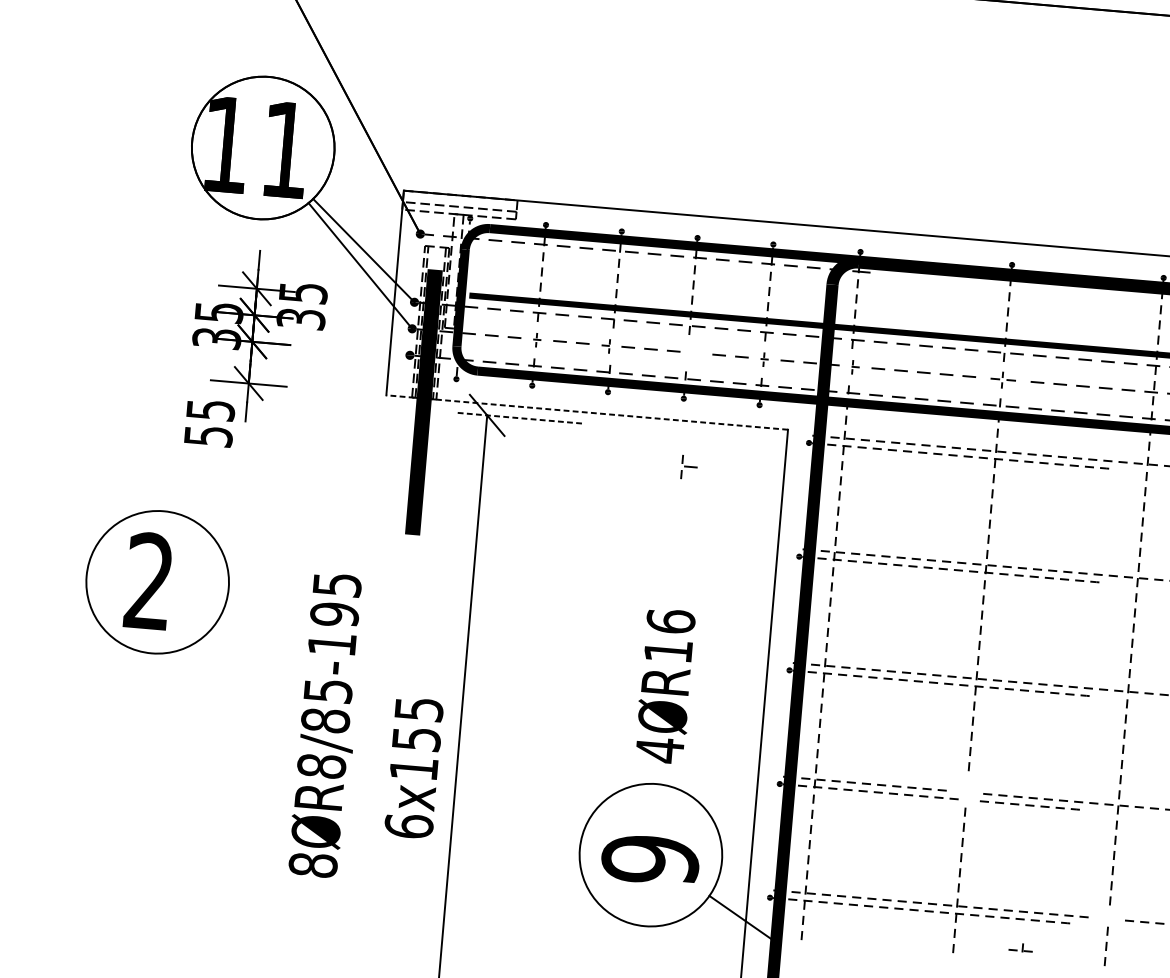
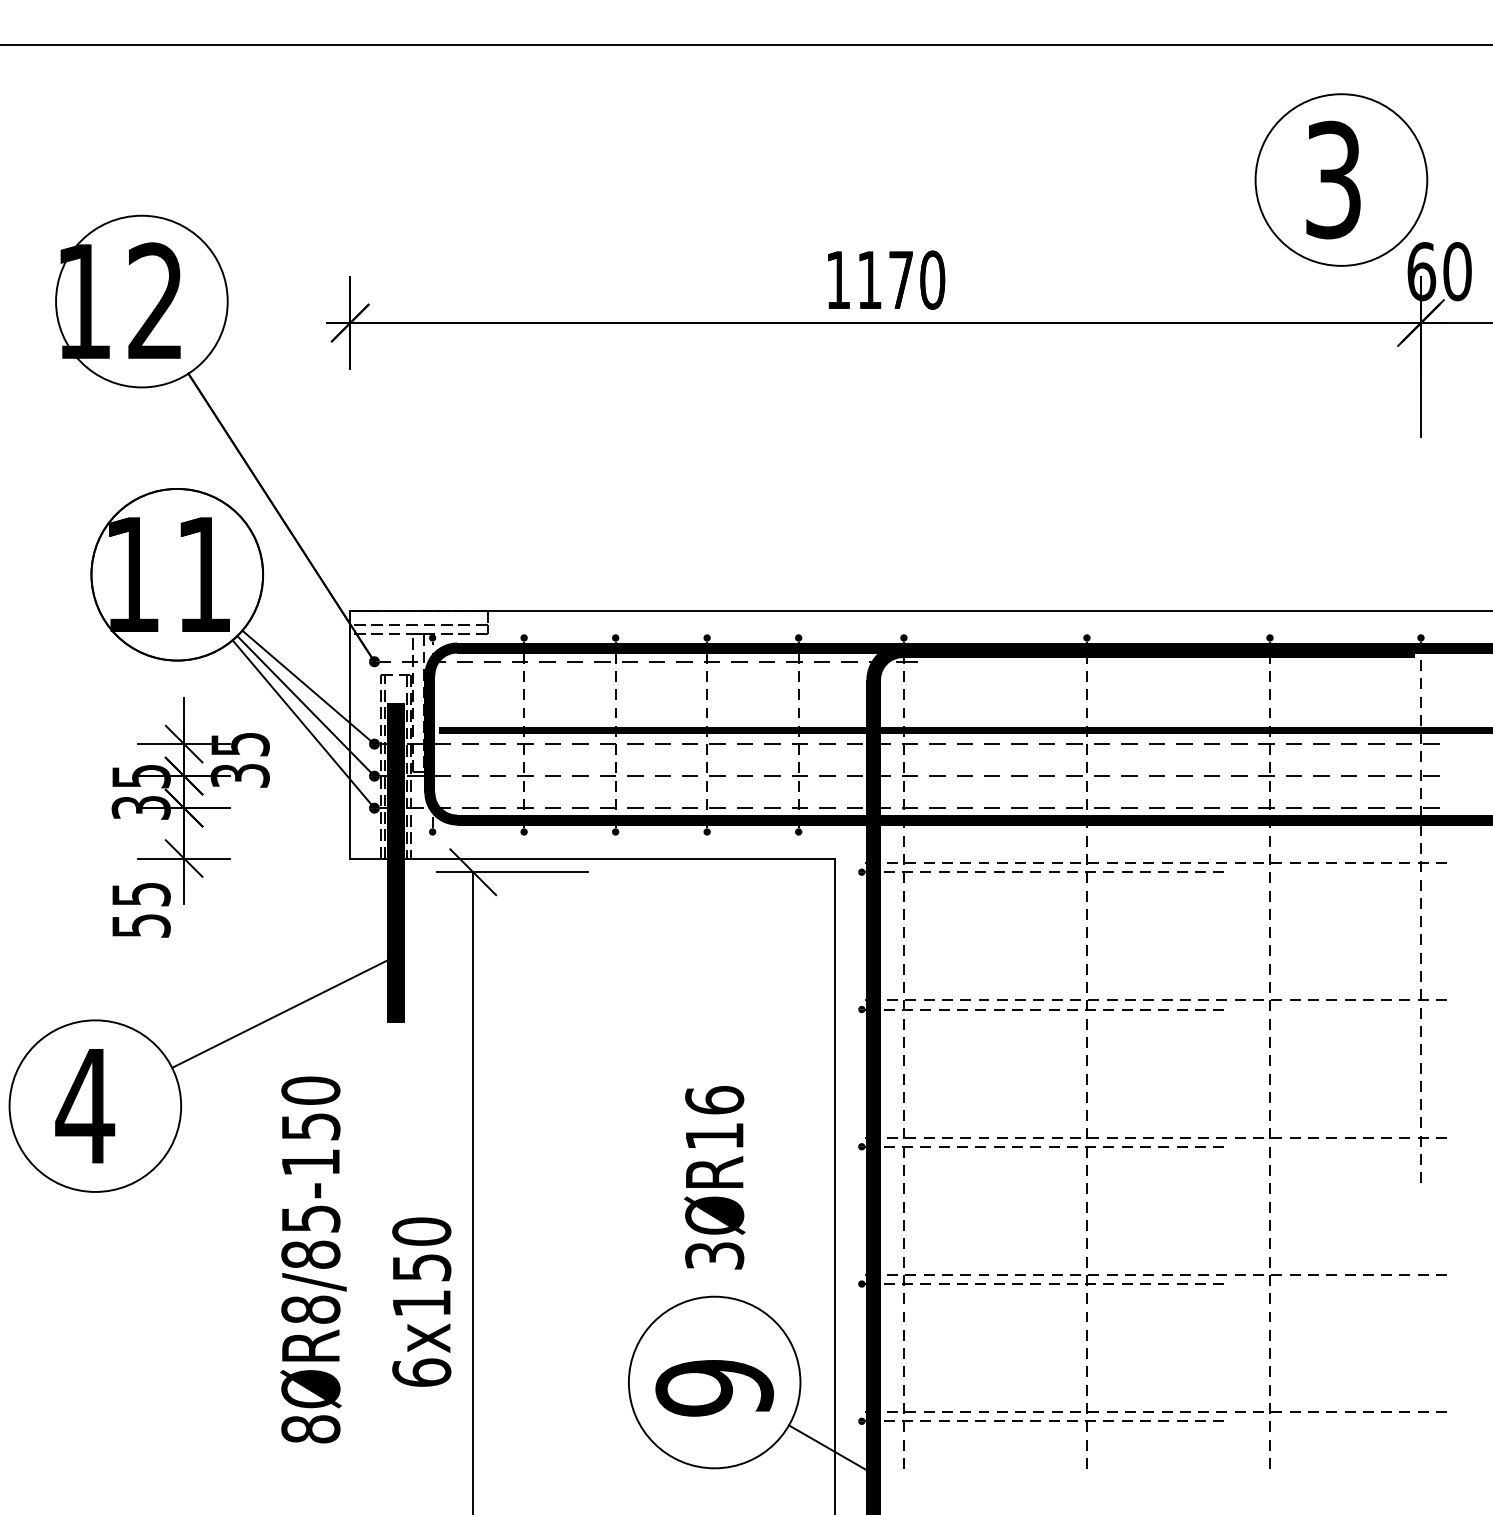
line: (357, 281) -> (303, 724), added
part: (537, 339) -> (525, 776), size x1.67
part: (606, 345) -> (608, 776), size x1.67
part: (764, 359) -> (799, 776), size x1.67
part: (855, 367) -> (909, 776), size x1.67
part: (1002, 379) -> (1087, 776), size x1.43
line: (586, 412) -> (592, 858), dashed -> solid
line: (518, 418) -> (511, 872), dashed -> solid
part: (689, 467) -> (715, 776), moved
line: (321, 517) -> (284, 1011), added
text: (149, 581) -> (85, 1105), 2 -> 4
text: (335, 599) -> (310, 1108), 8ØR8/85-195 -> 8ØR8/85-150
text: (418, 709) -> (421, 1231), 6x155 -> 6x150
text: (659, 749) -> (714, 1255), 4ØR16 -> 3ØR16
part: (965, 789) -> (1084, 1271), added
part: (1020, 947) -> (1267, 1408), moved

